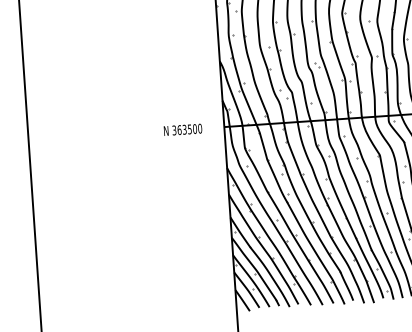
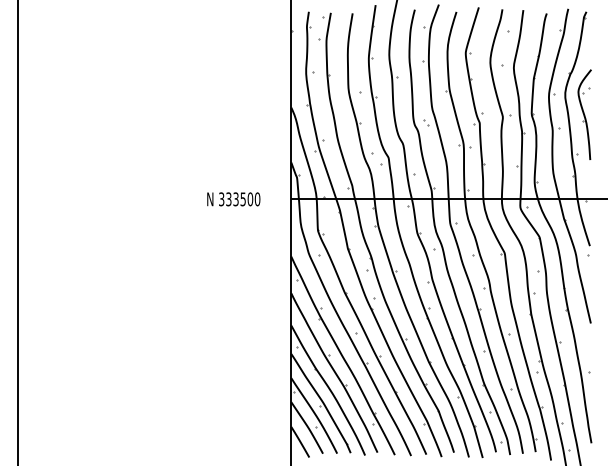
text: (179, 130) -> (228, 199), 363500 -> 333500

